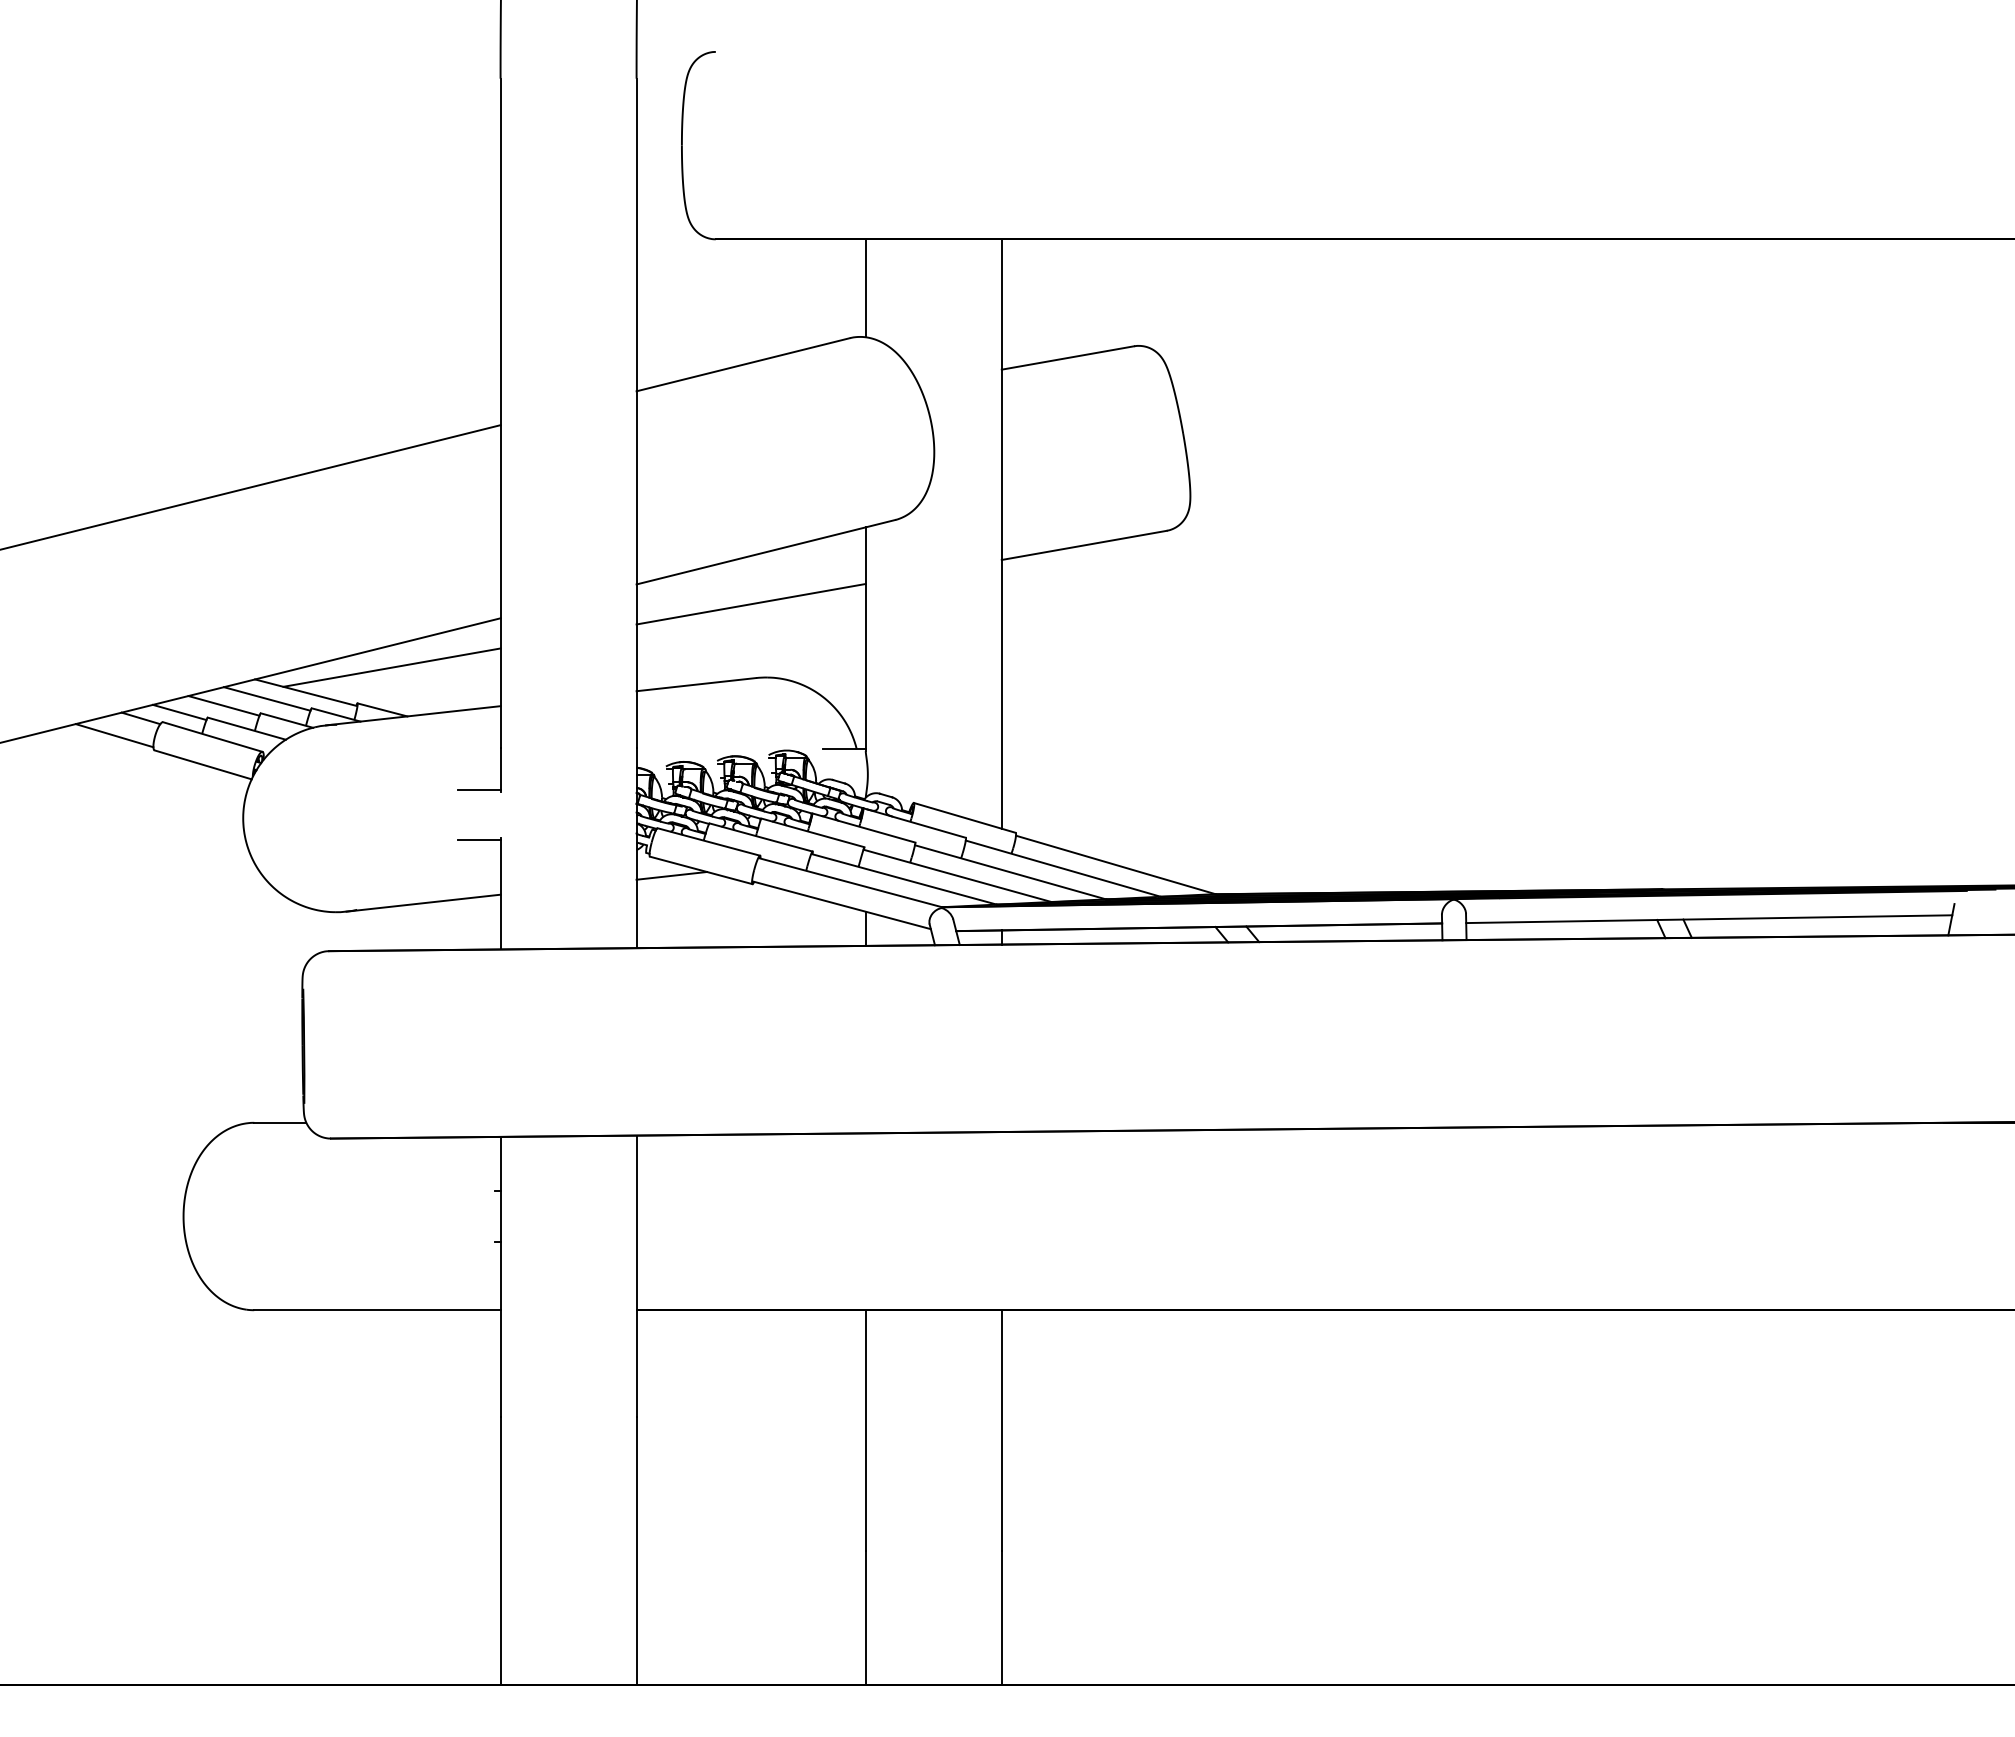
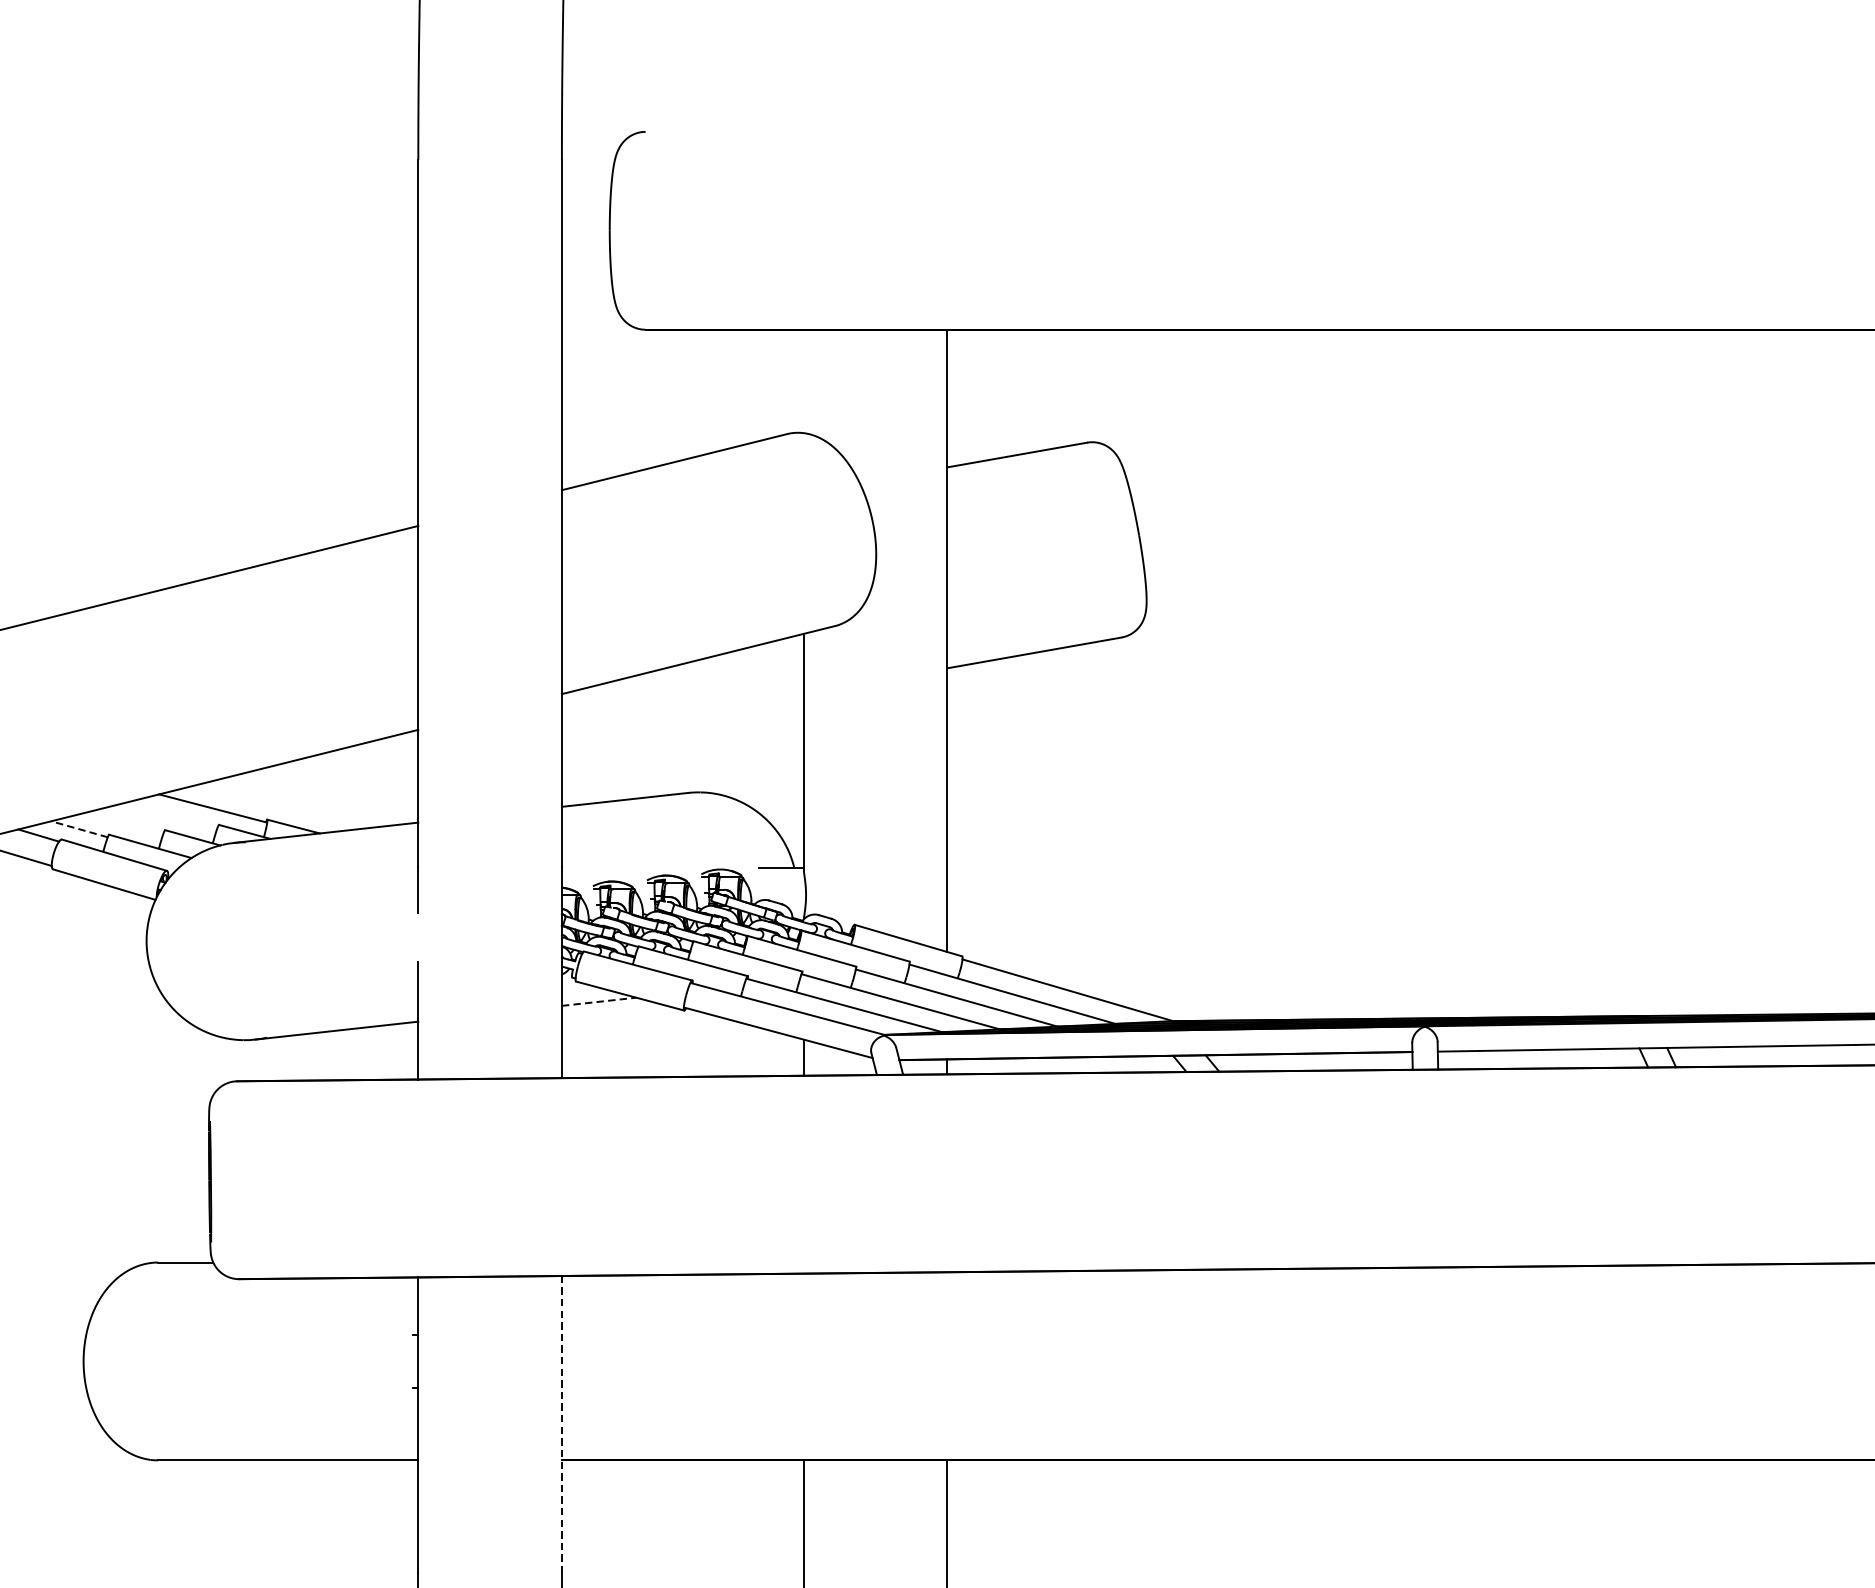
line: (865, 288) -> (803, 381), removed
line: (750, 603) -> (682, 714), removed
line: (391, 667) -> (303, 781), removed
line: (266, 698) -> (171, 814), removed
line: (223, 705) -> (125, 821), removed
line: (179, 712) -> (79, 829), solid -> dashed
line: (479, 789) -> (396, 910), removed
line: (479, 840) -> (396, 964), removed
line: (672, 875) -> (599, 1001), solid -> dashed
line: (636, 1276) -> (561, 1424), solid -> dashed

